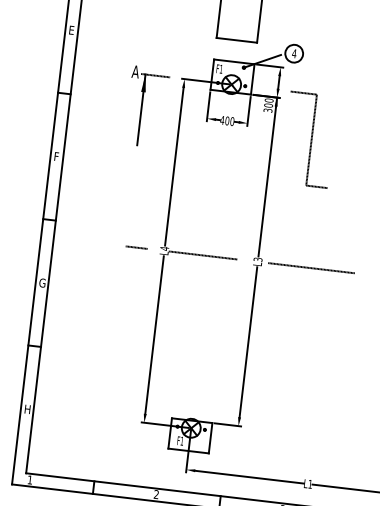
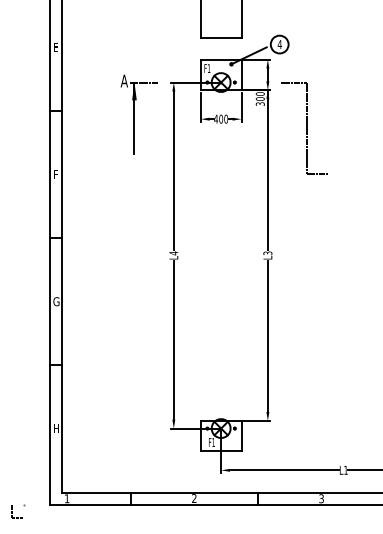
line: (137, 247) -> (146, 255), removed
line: (202, 255) -> (212, 255), removed
line: (311, 268) -> (321, 255), removed

